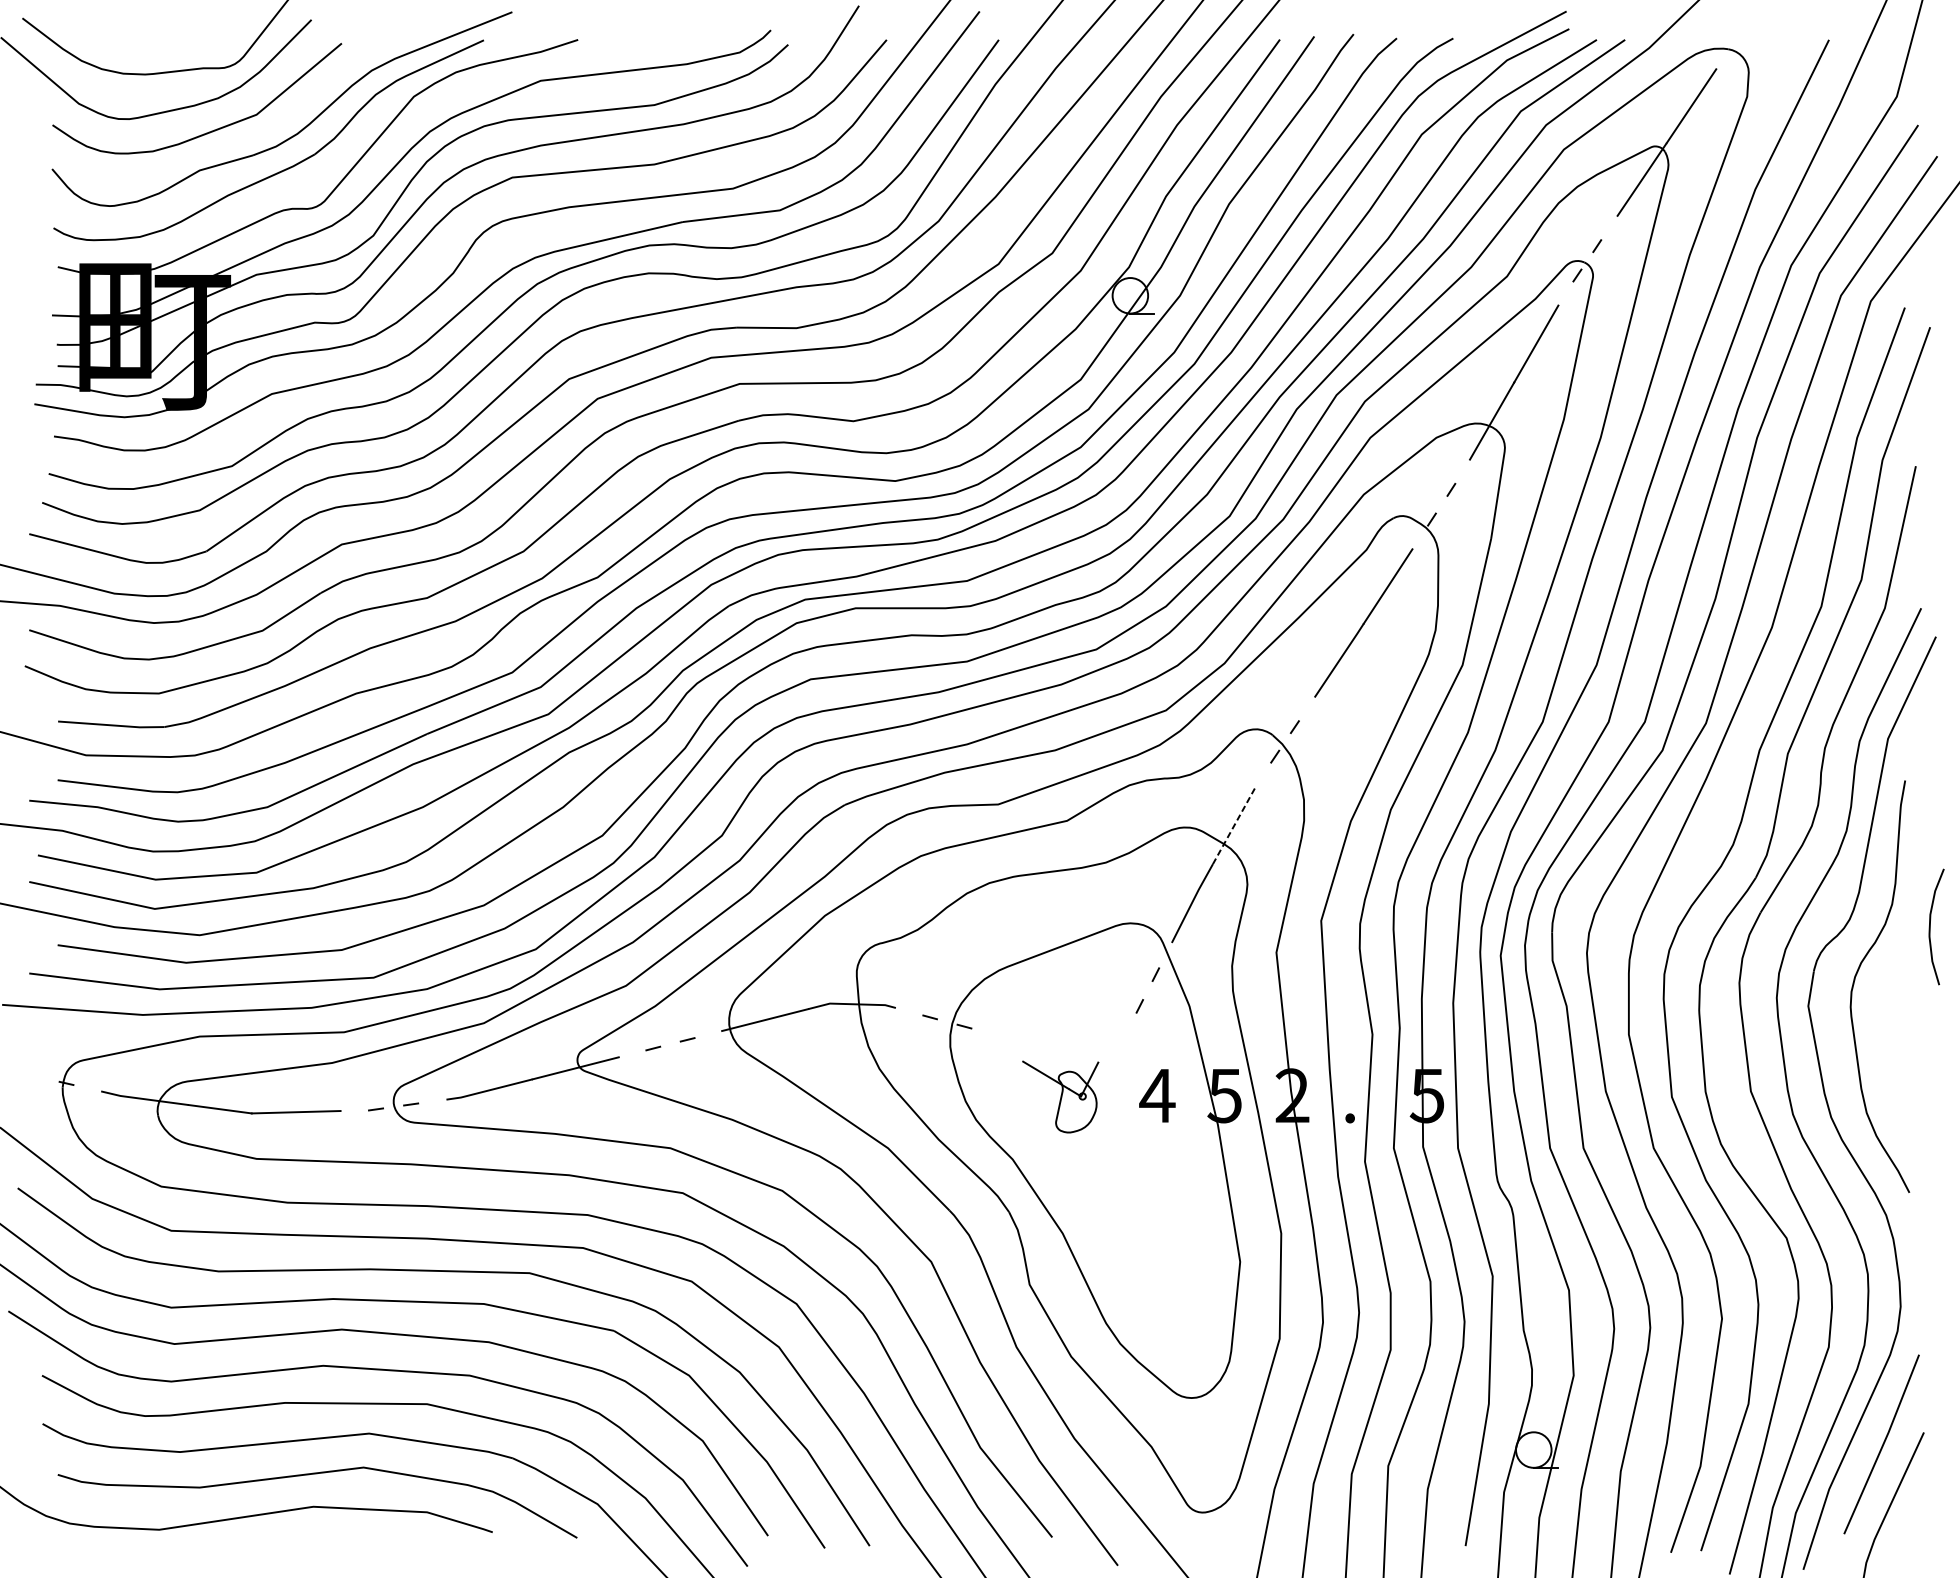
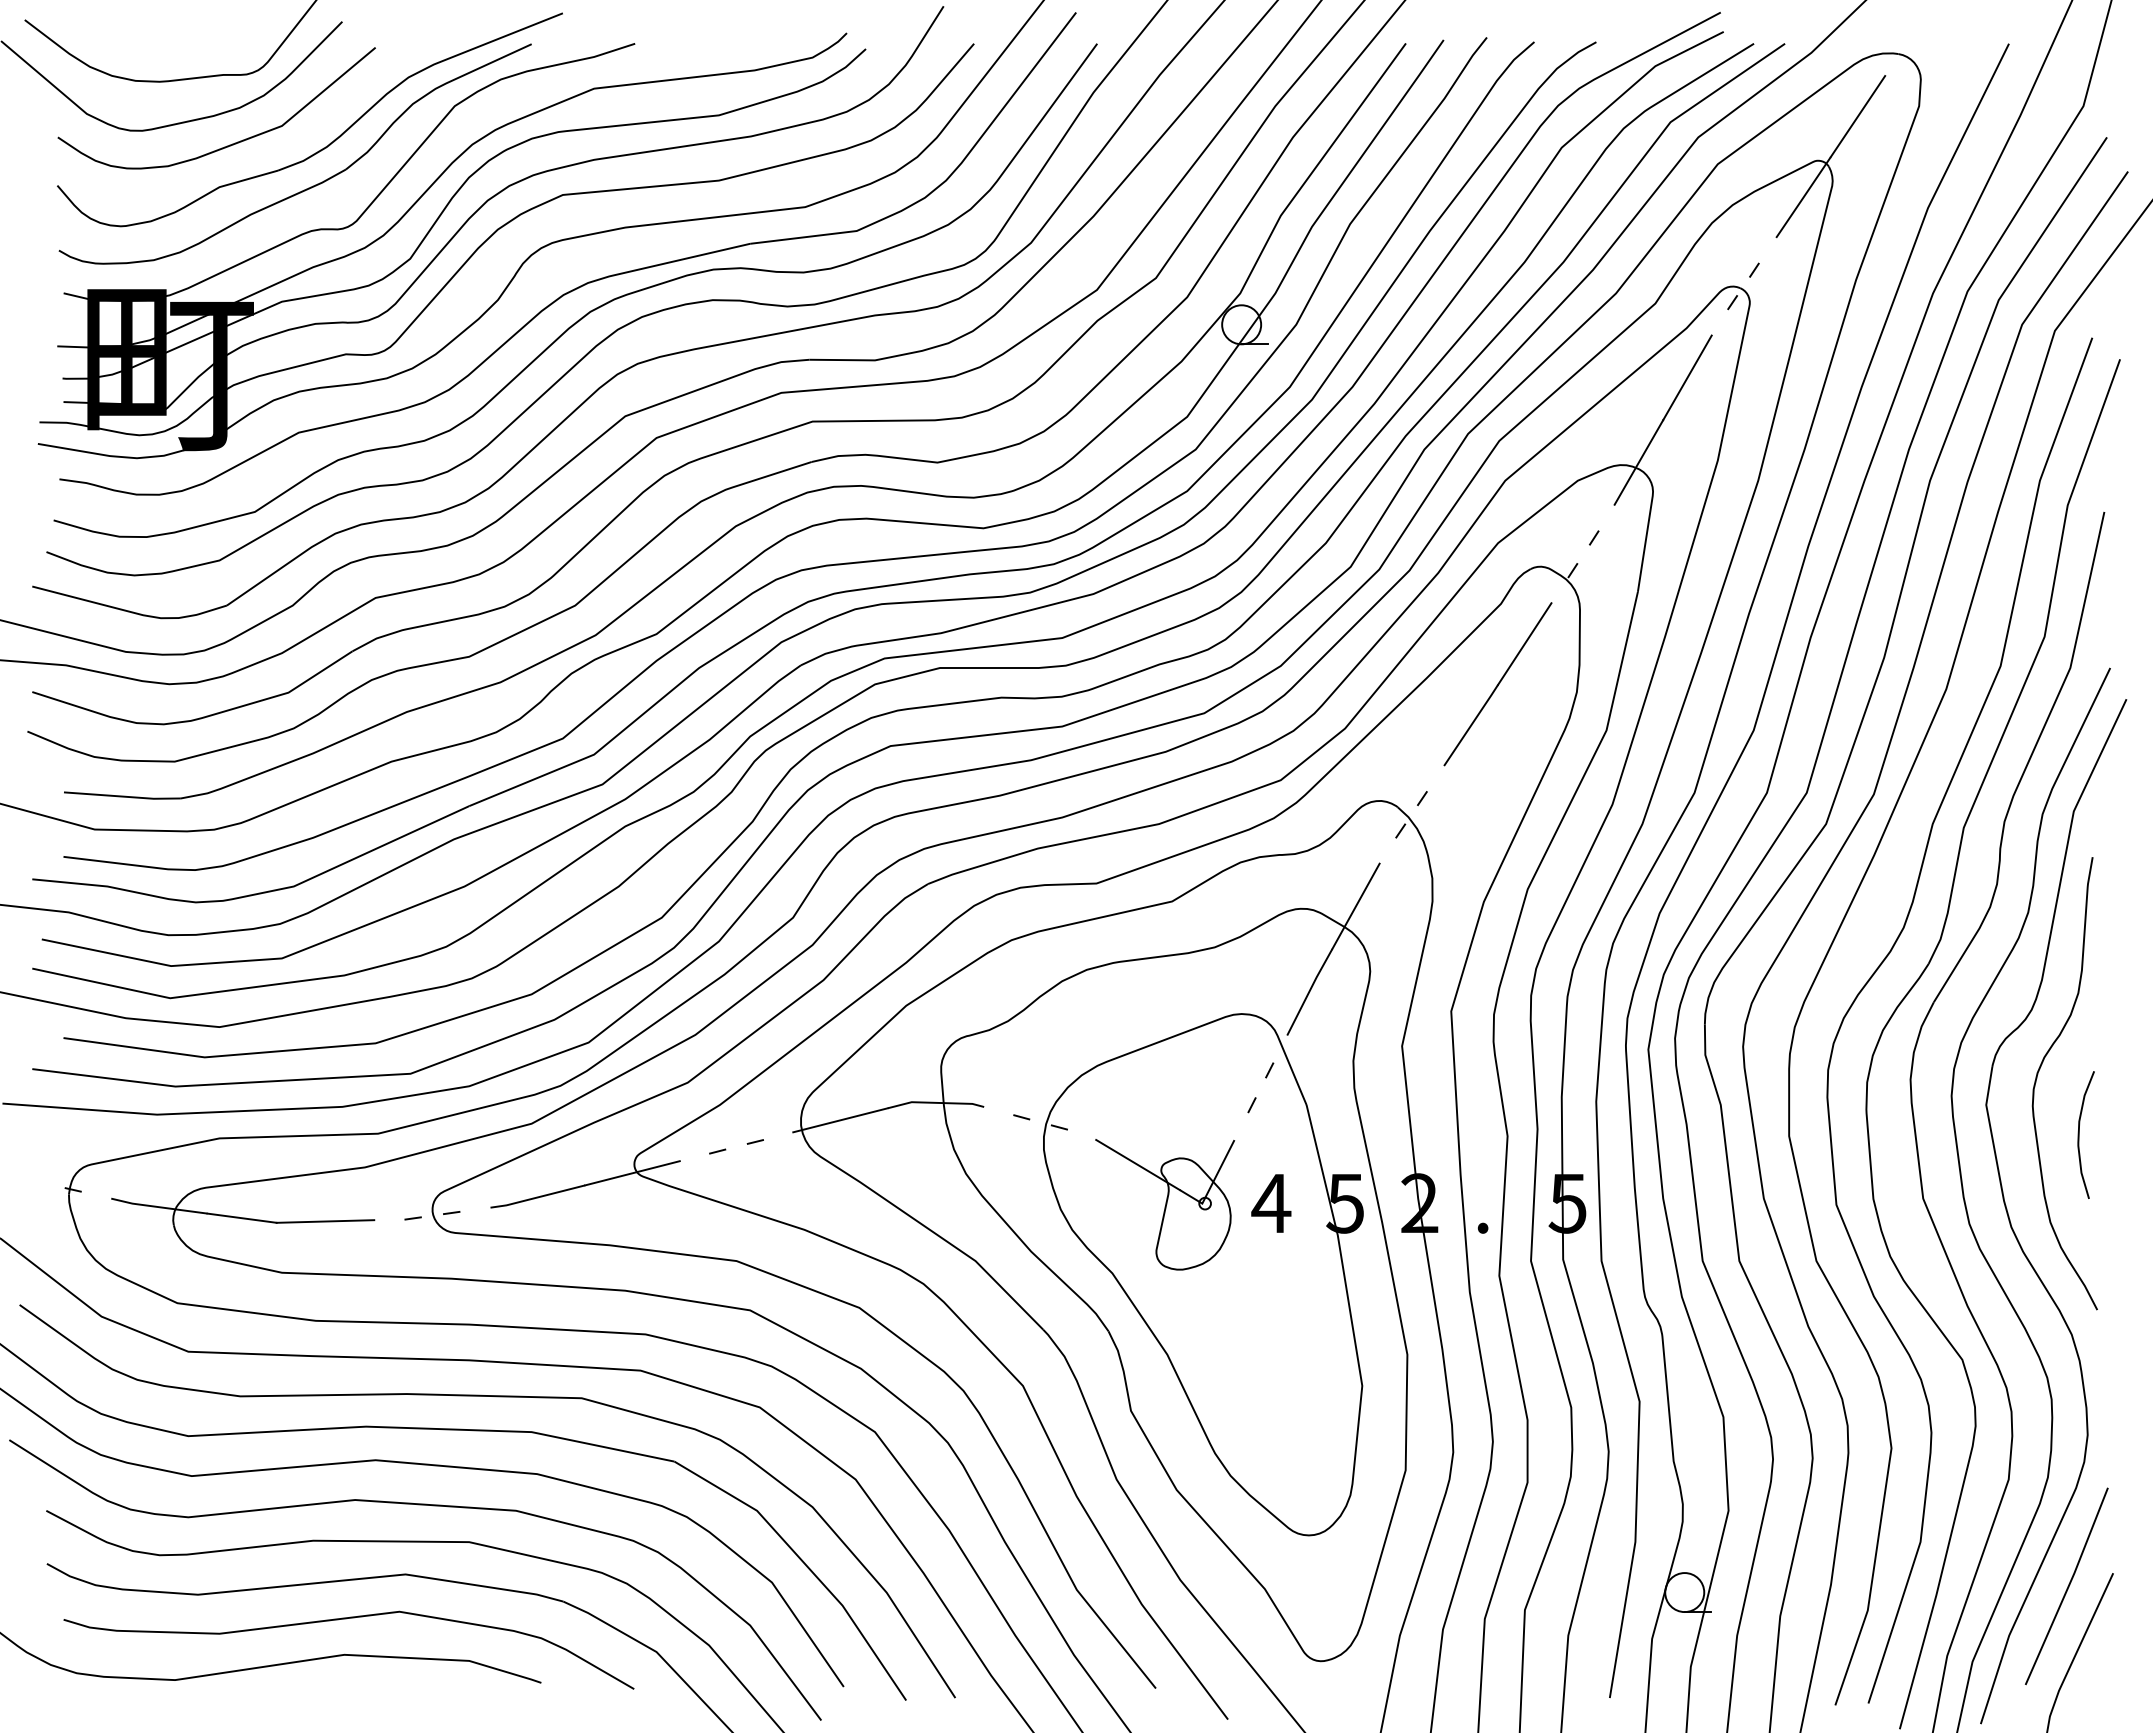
line: (1234, 825) -> (1355, 906), dashed -> solid
curve: (1930, 926) -> (2079, 1134), moved
part: (1061, 1096) -> (1165, 1204), size x1.67

